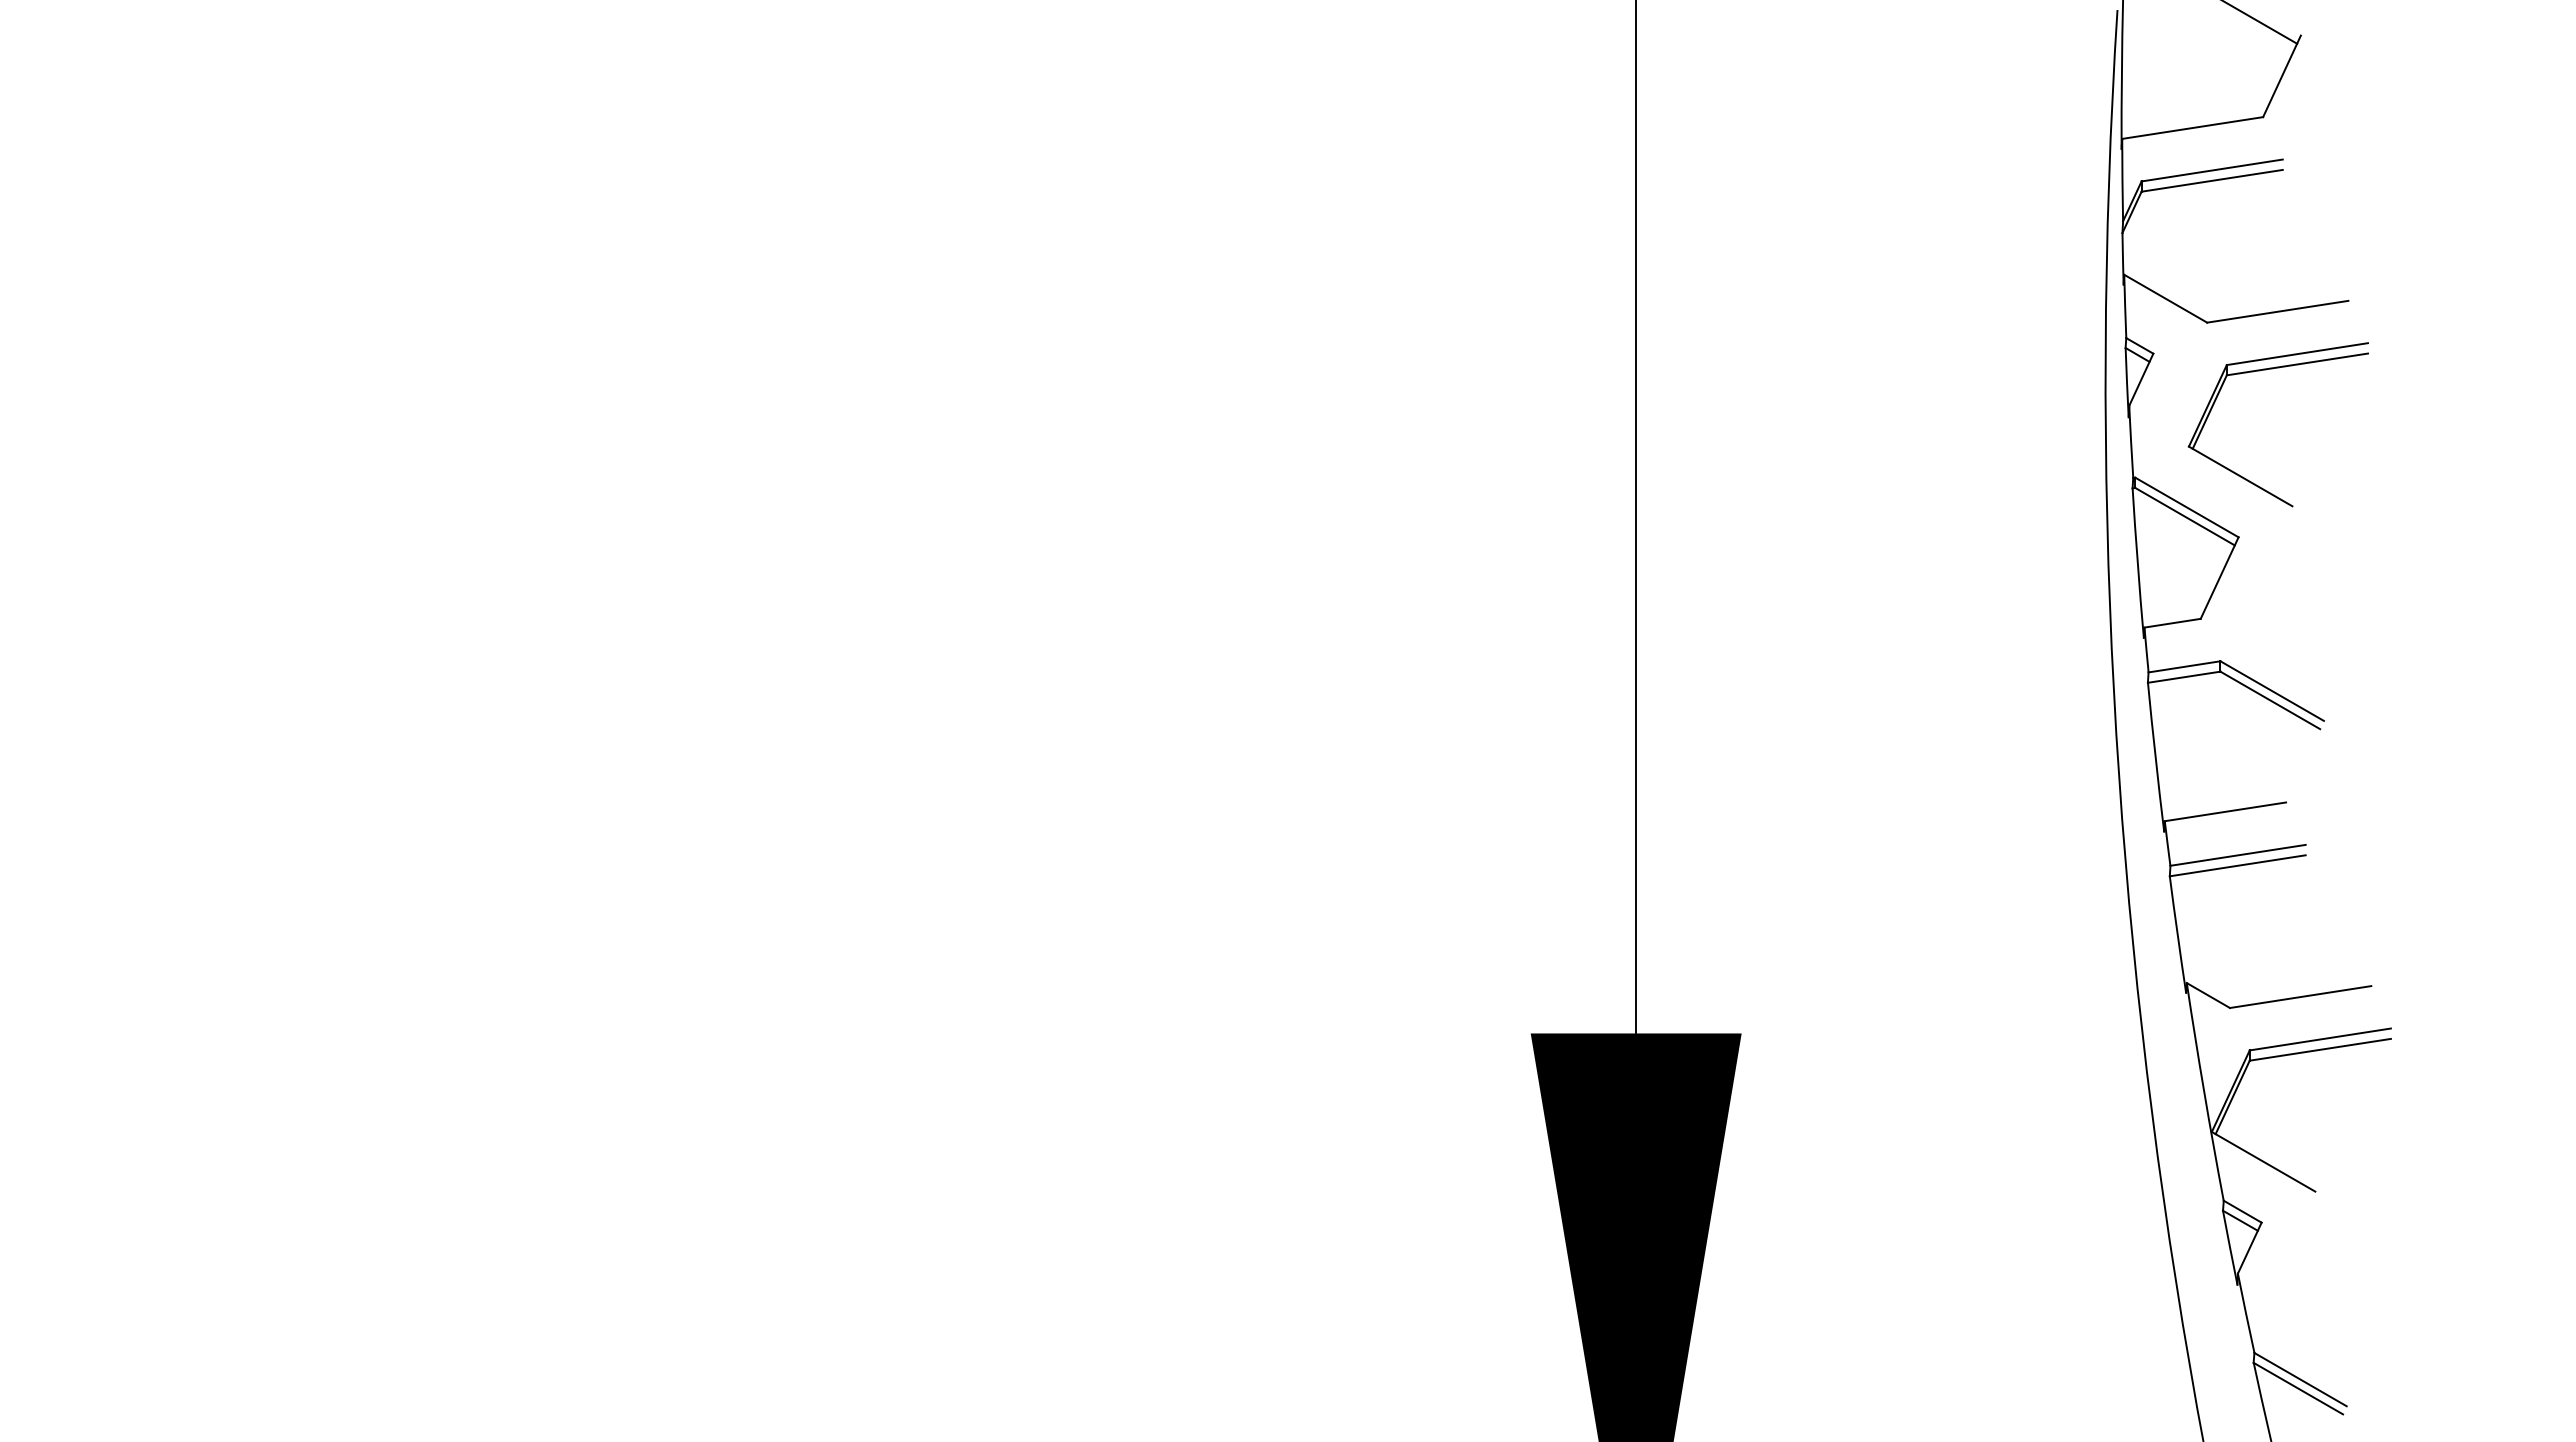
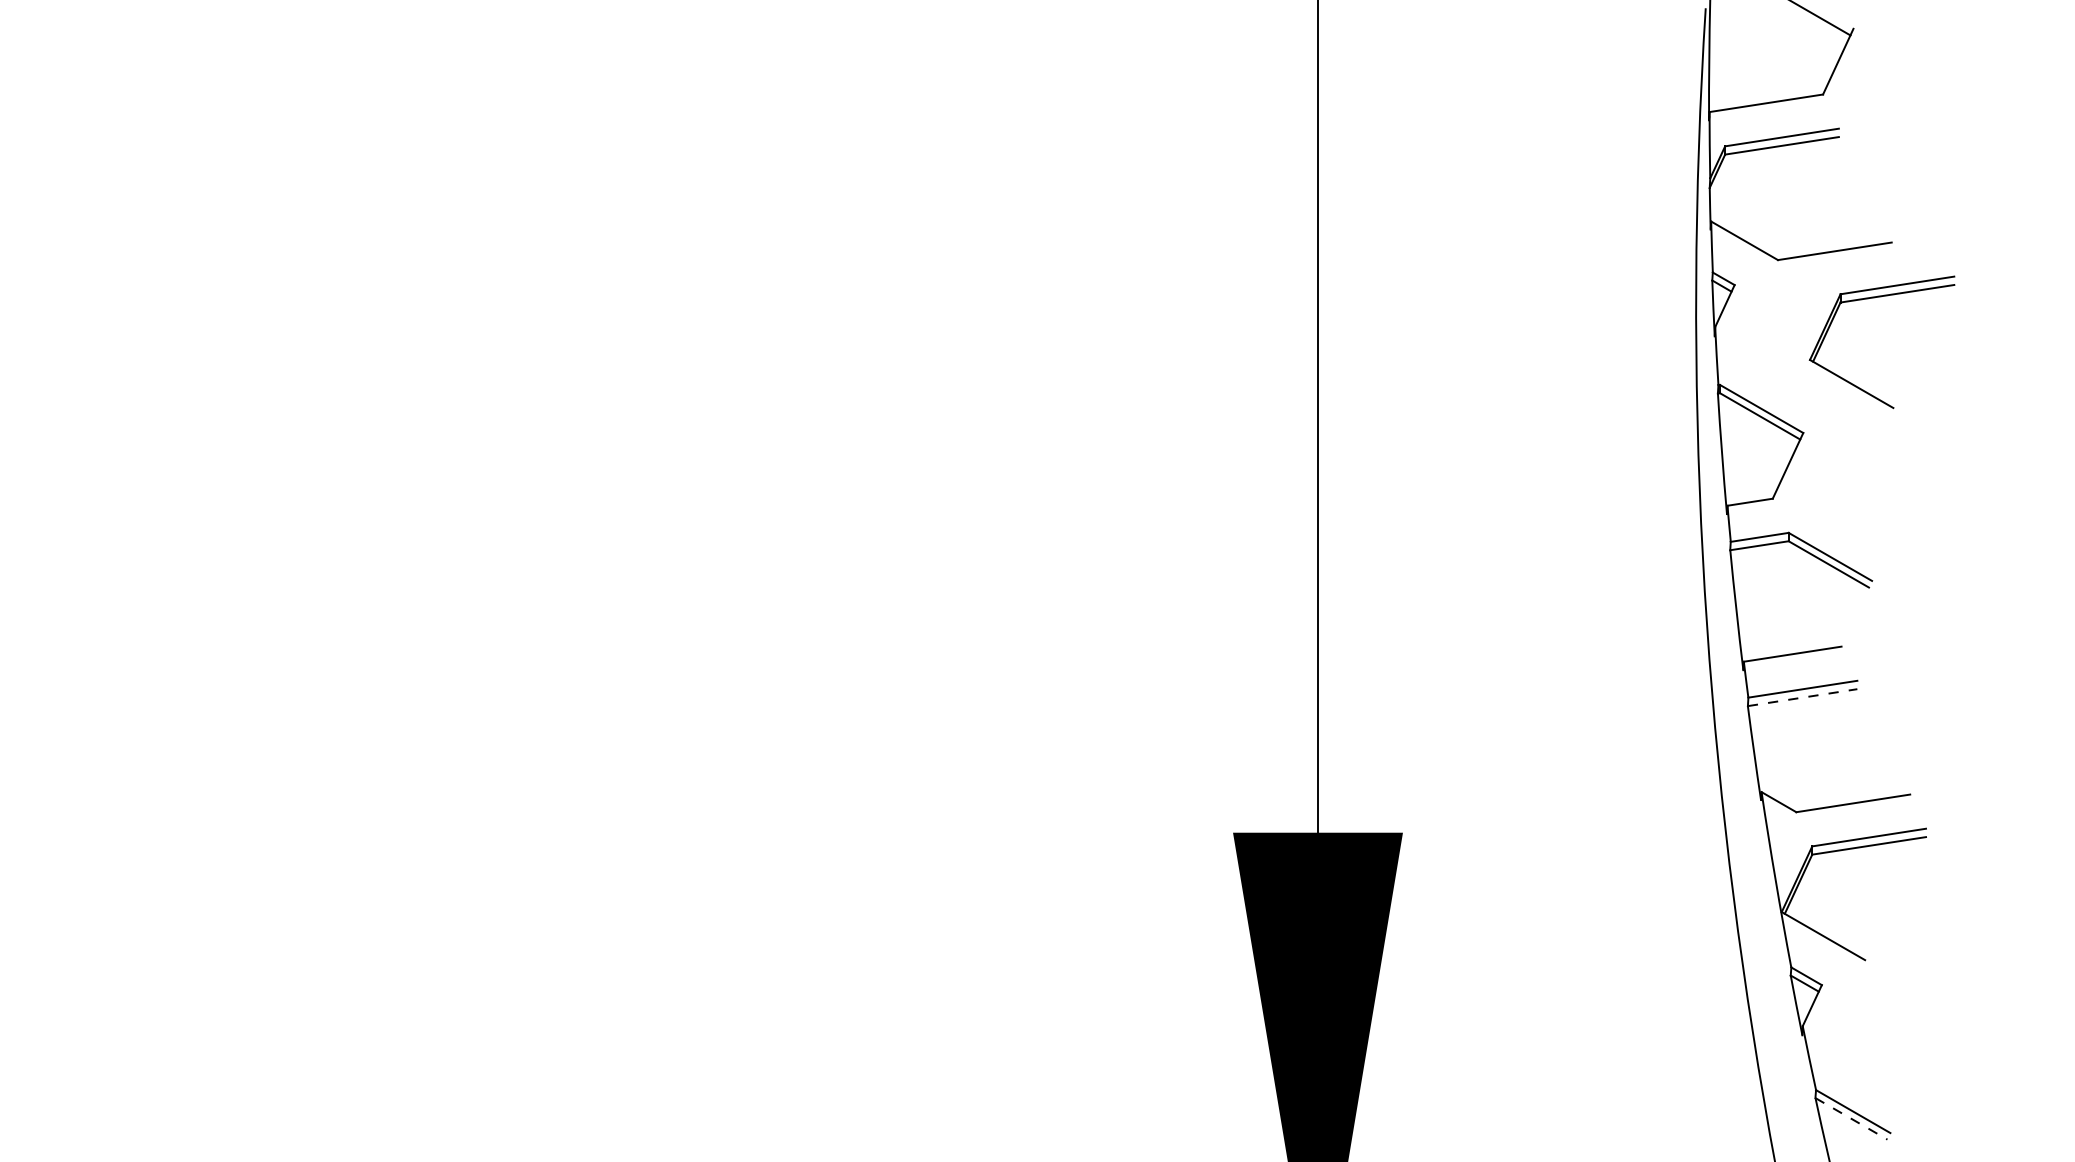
part: (2266, 370) -> (1872, 298), moved
line: (2237, 865) -> (1802, 697), solid -> dashed
line: (2298, 1388) -> (1851, 1118), solid -> dashed

